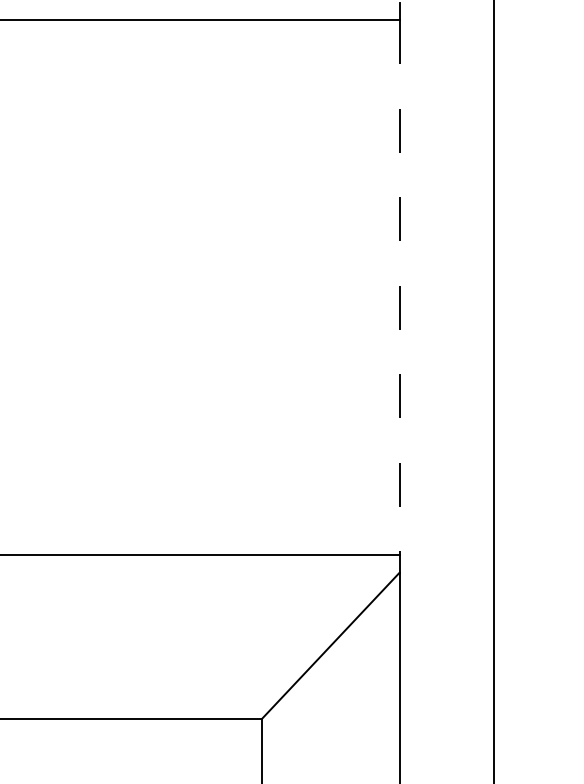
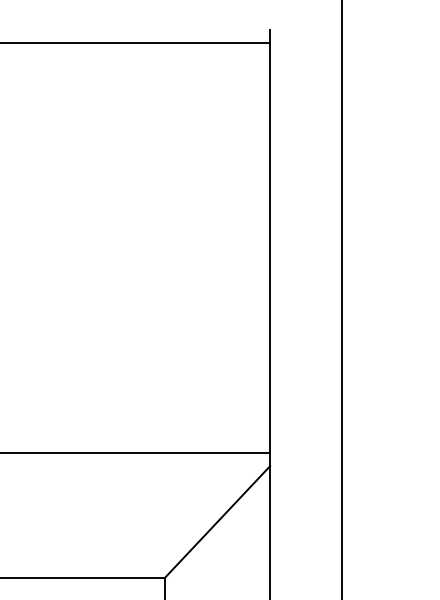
line: (399, 287) -> (270, 247), dashed -> solid

